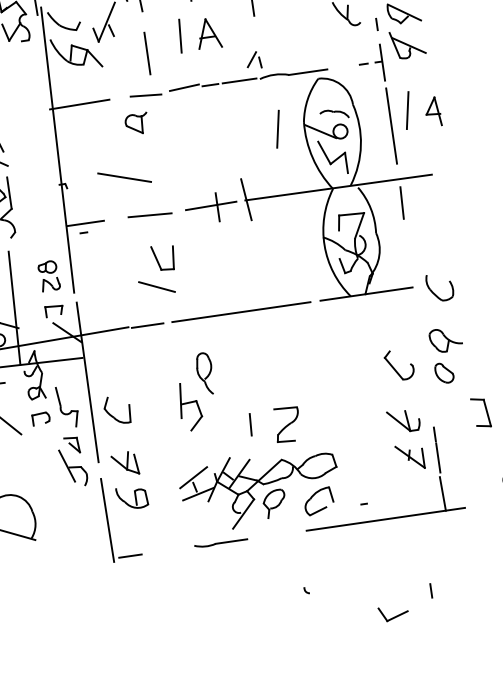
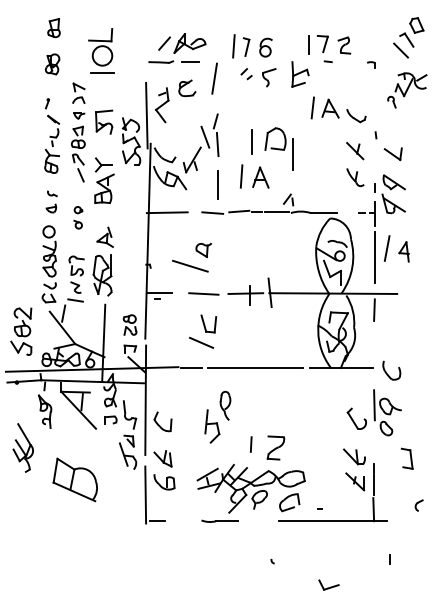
part: (136, 122) -> (203, 249), moved
line: (277, 129) -> (297, 248), removed
line: (422, 341) -> (374, 405), added
line: (431, 590) -> (389, 559), moved

